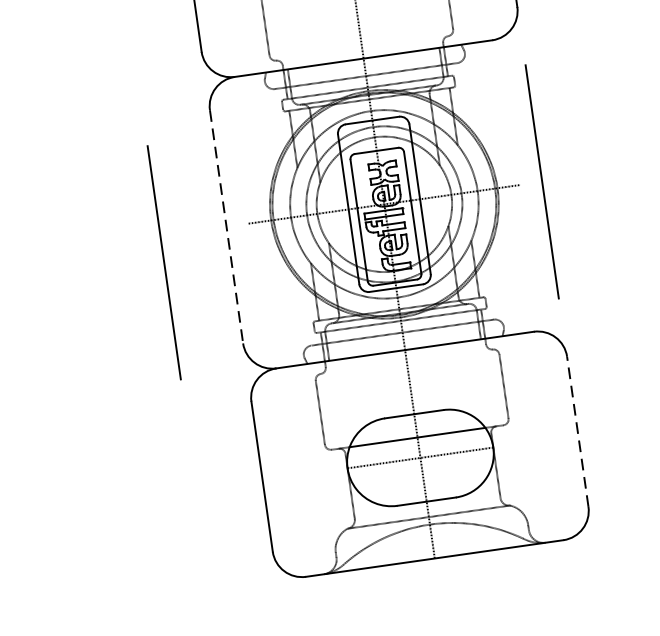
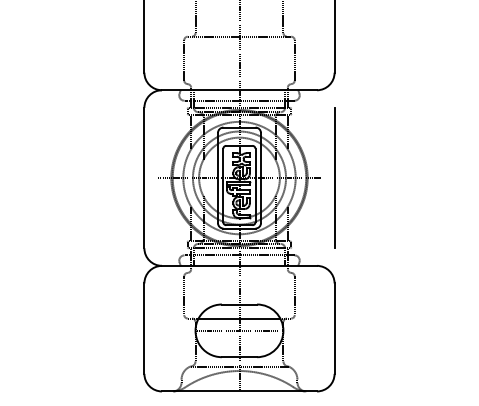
line: (226, 227) -> (144, 178), dashed -> solid
line: (163, 261) -> (104, 193), removed
line: (577, 431) -> (334, 328), dashed -> solid

